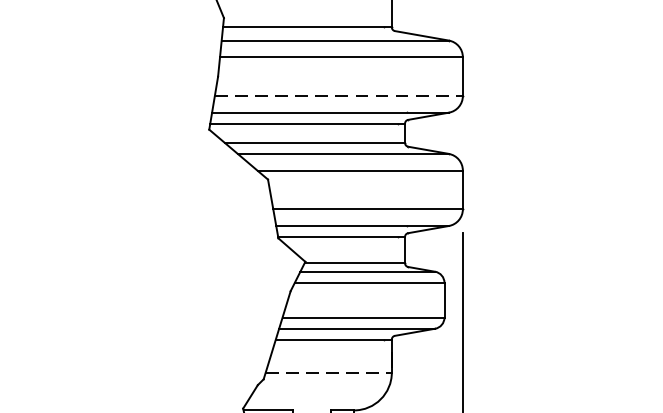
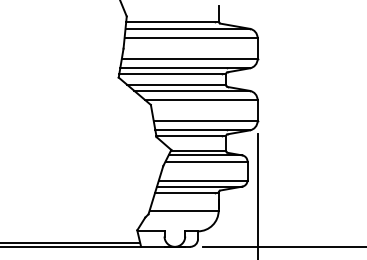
line: (338, 96) -> (189, 59), dashed -> solid
line: (329, 372) -> (184, 210), dashed -> solid

